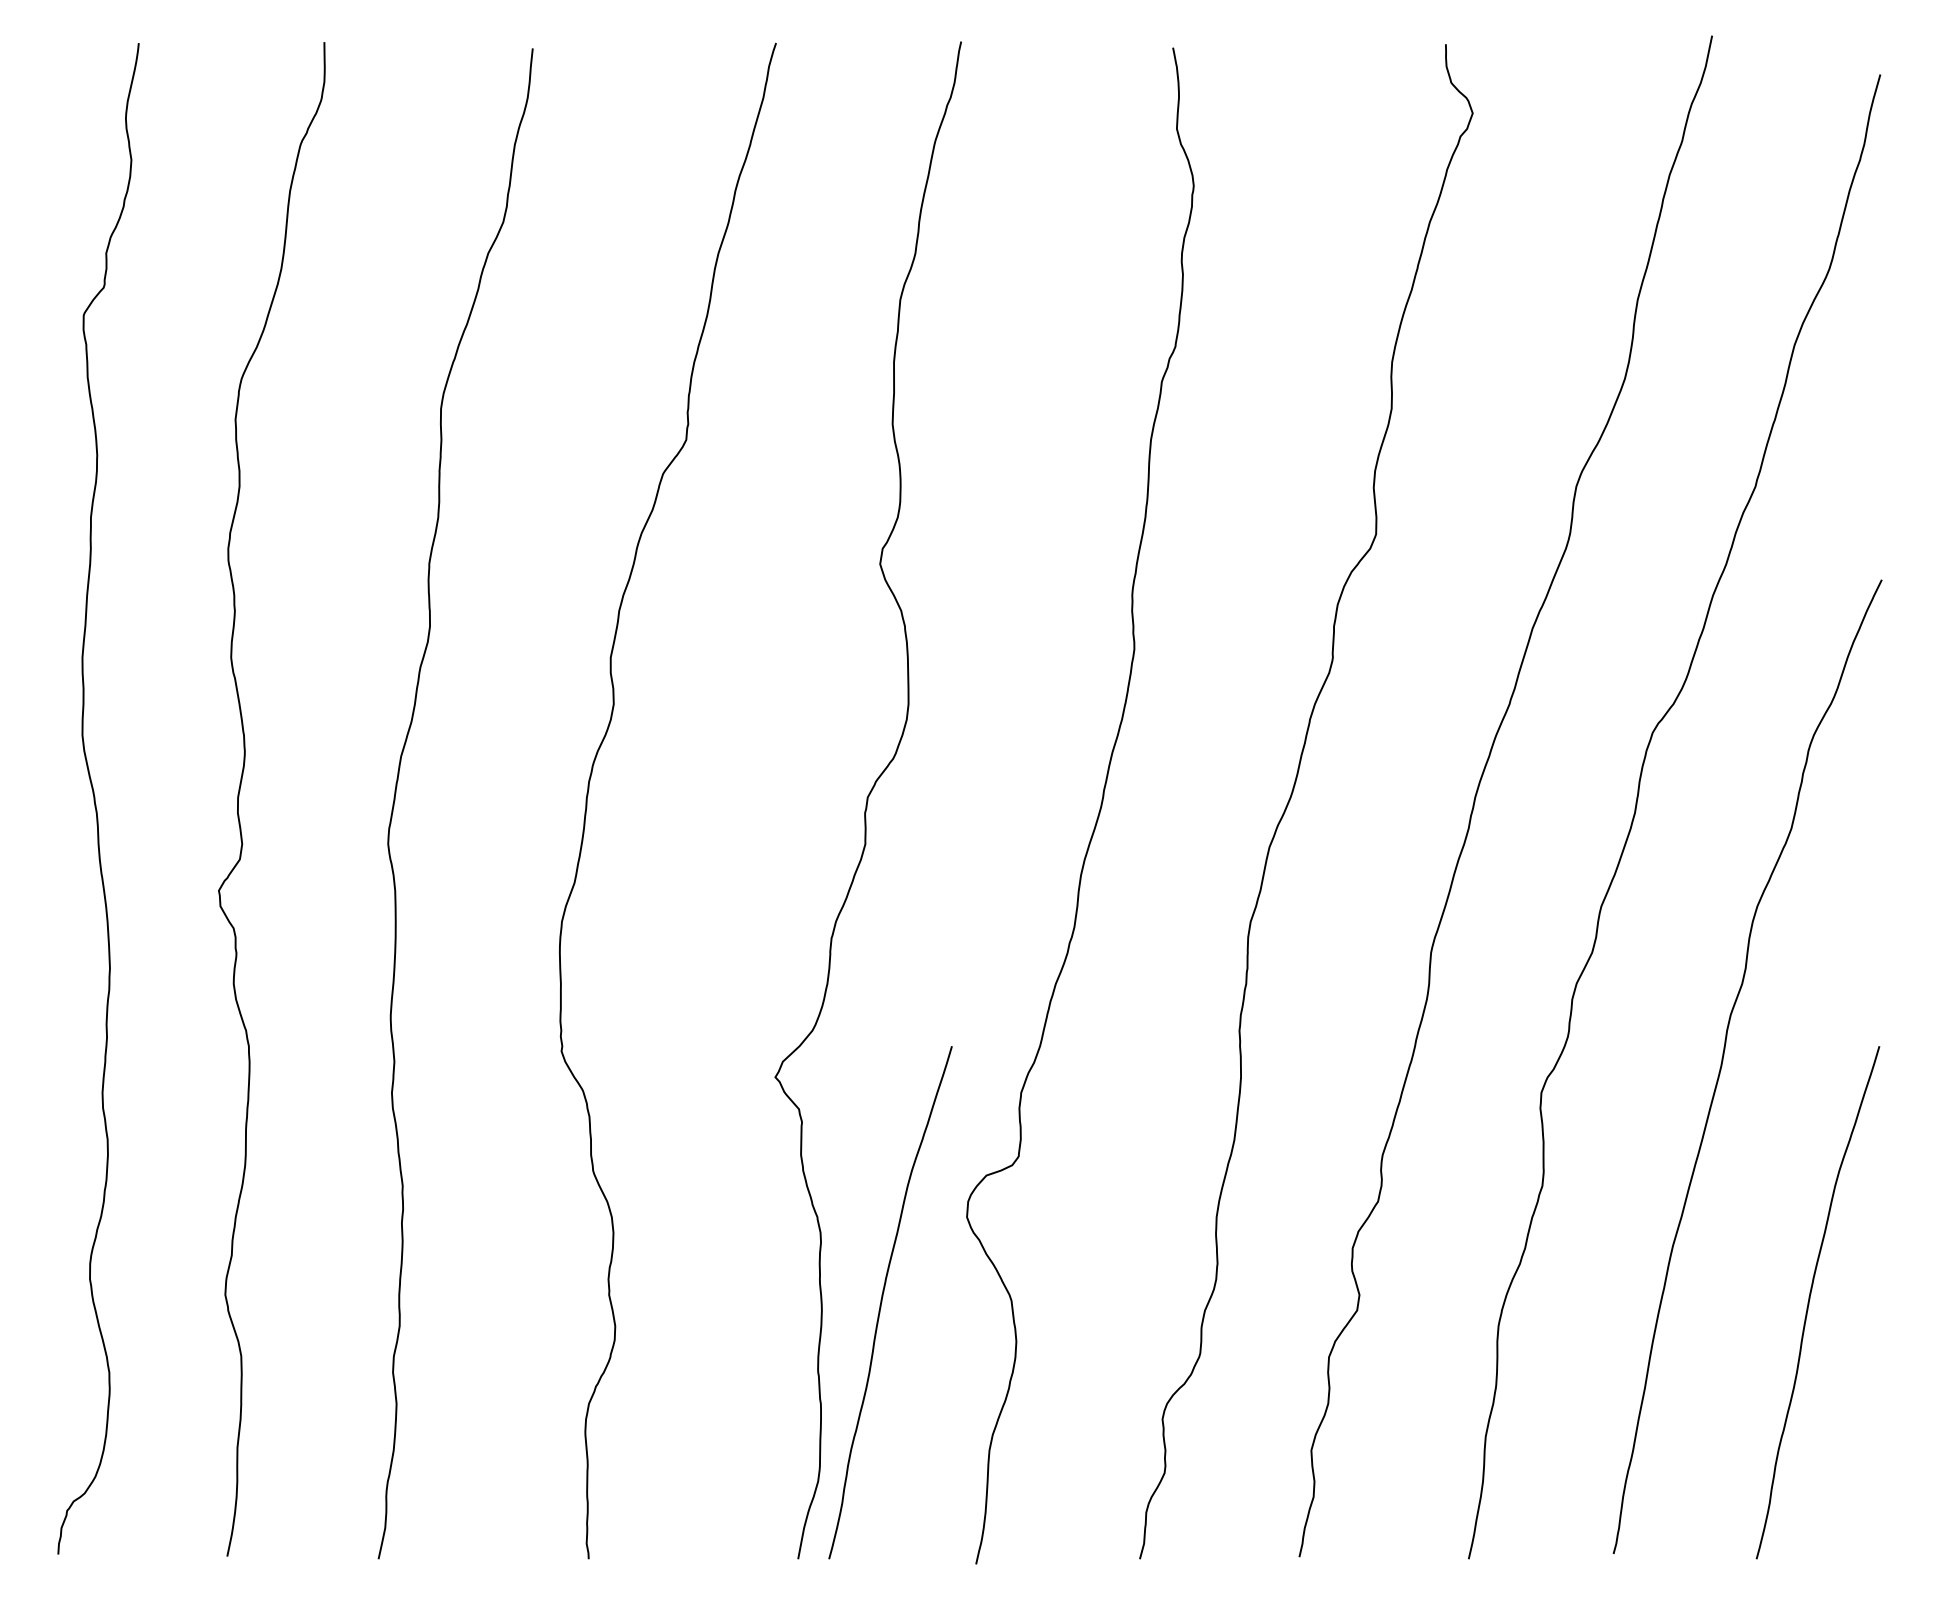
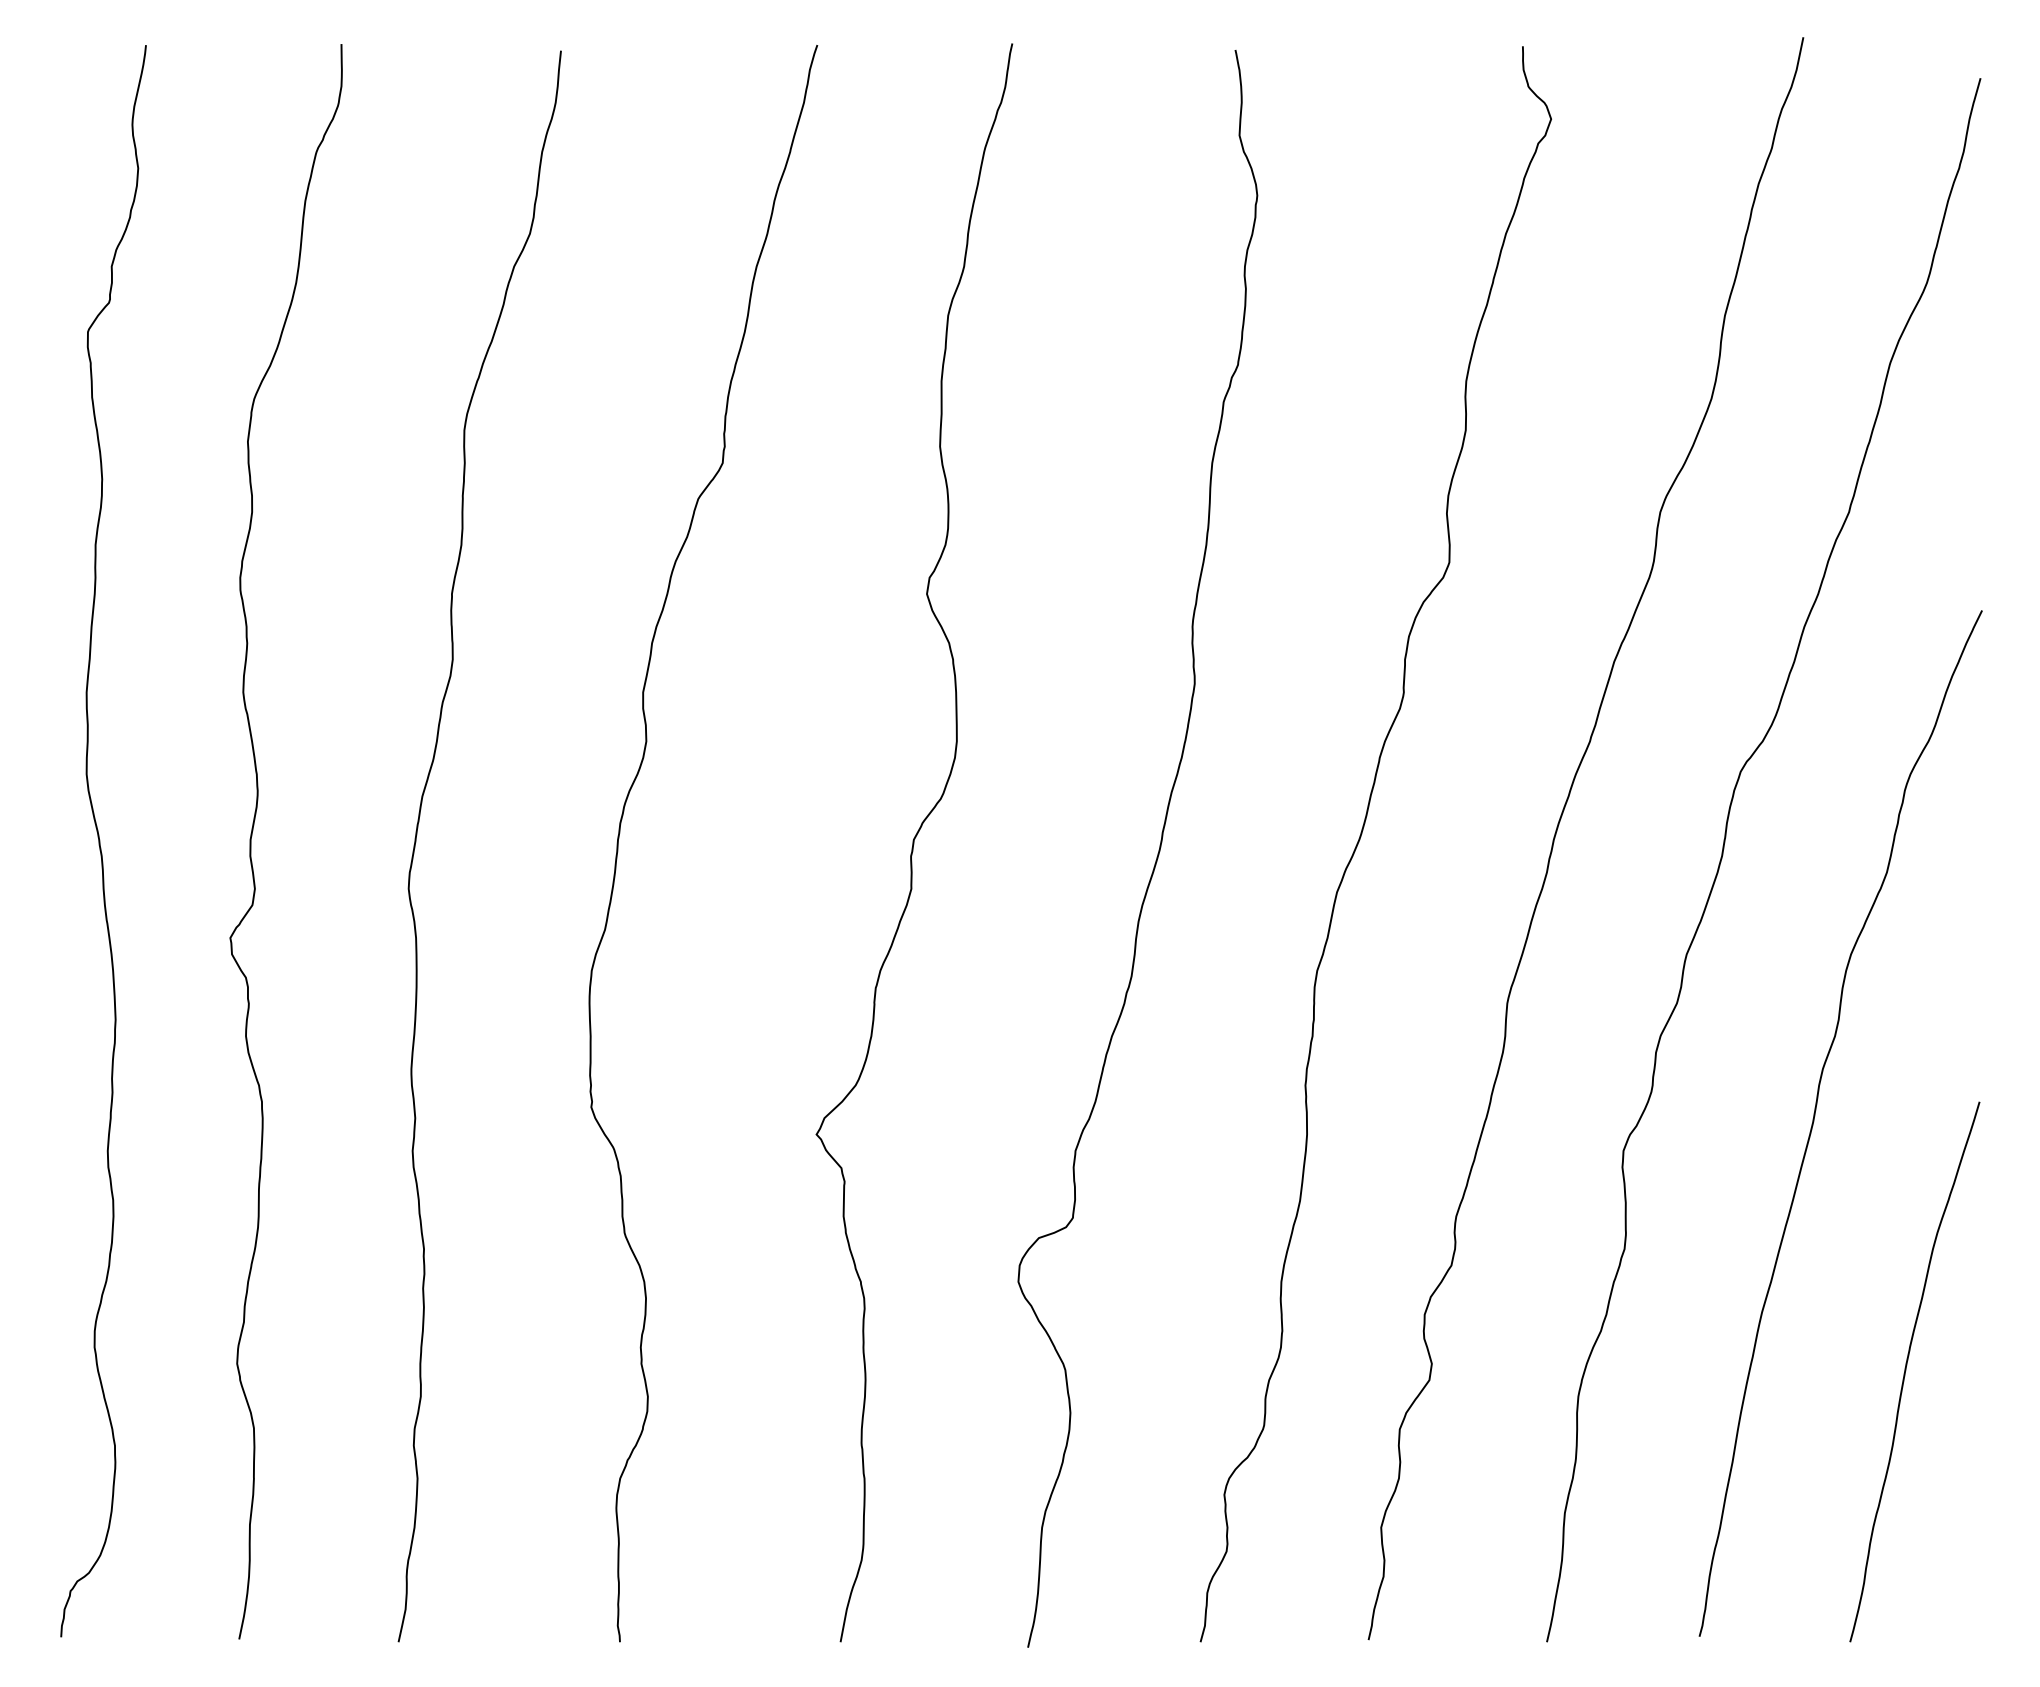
curve: (882, 1301) -> (929, 1370), removed

